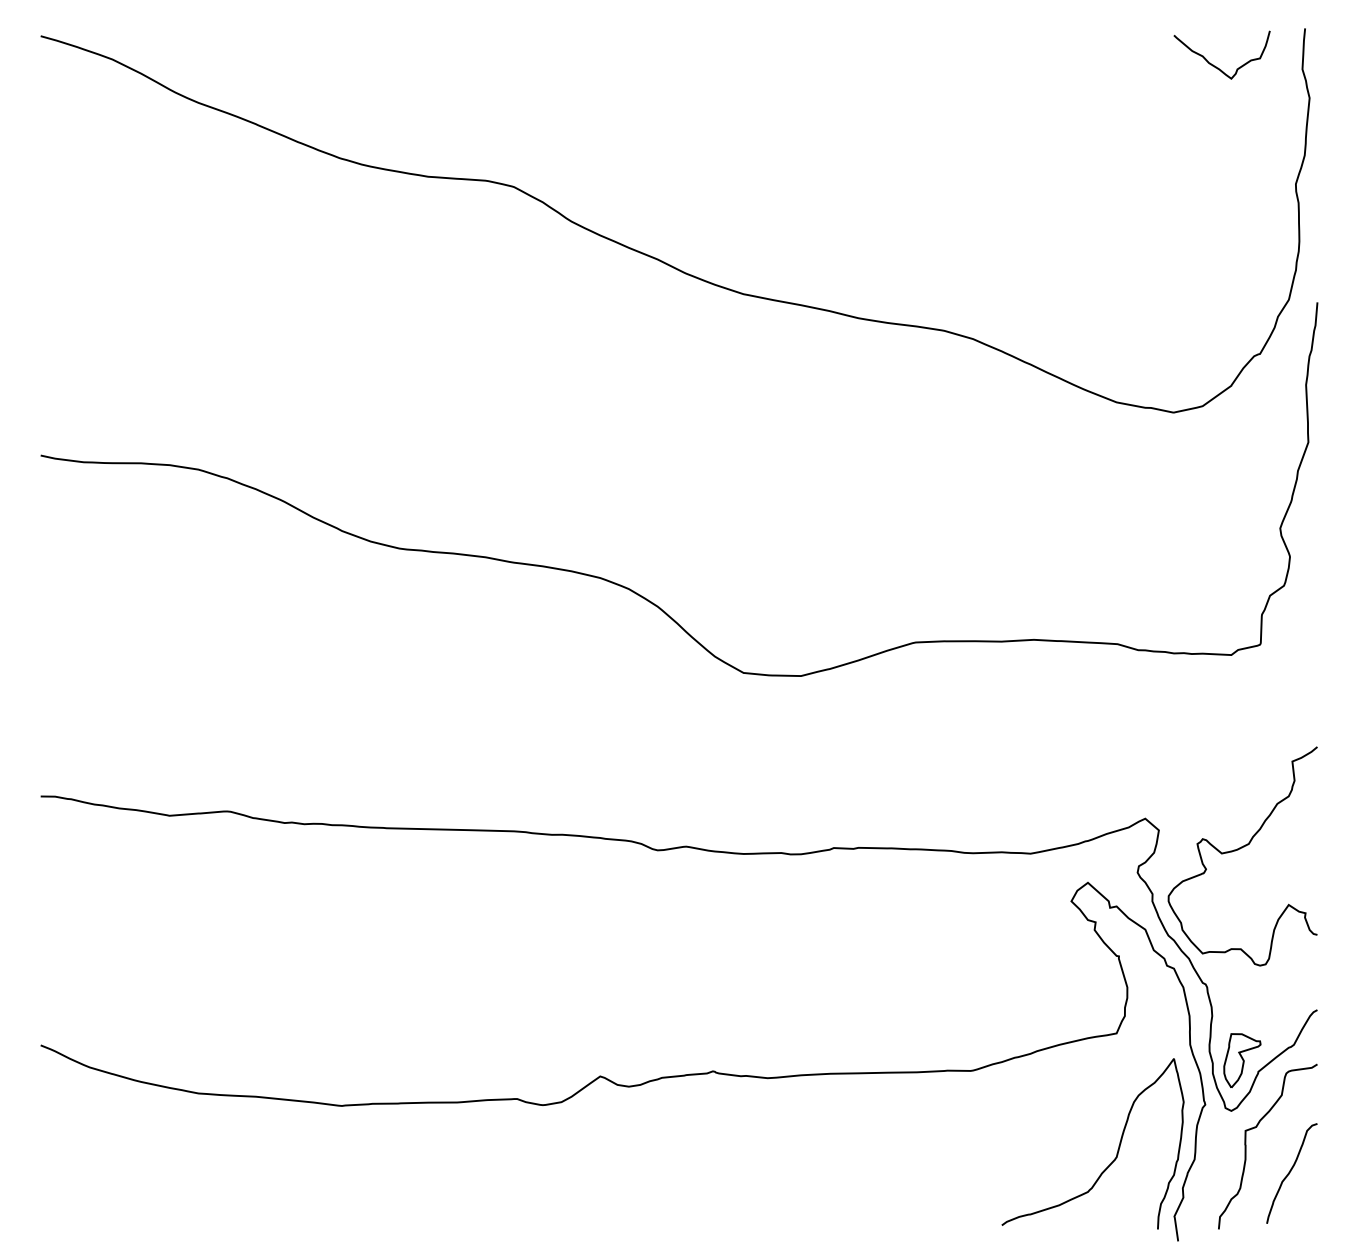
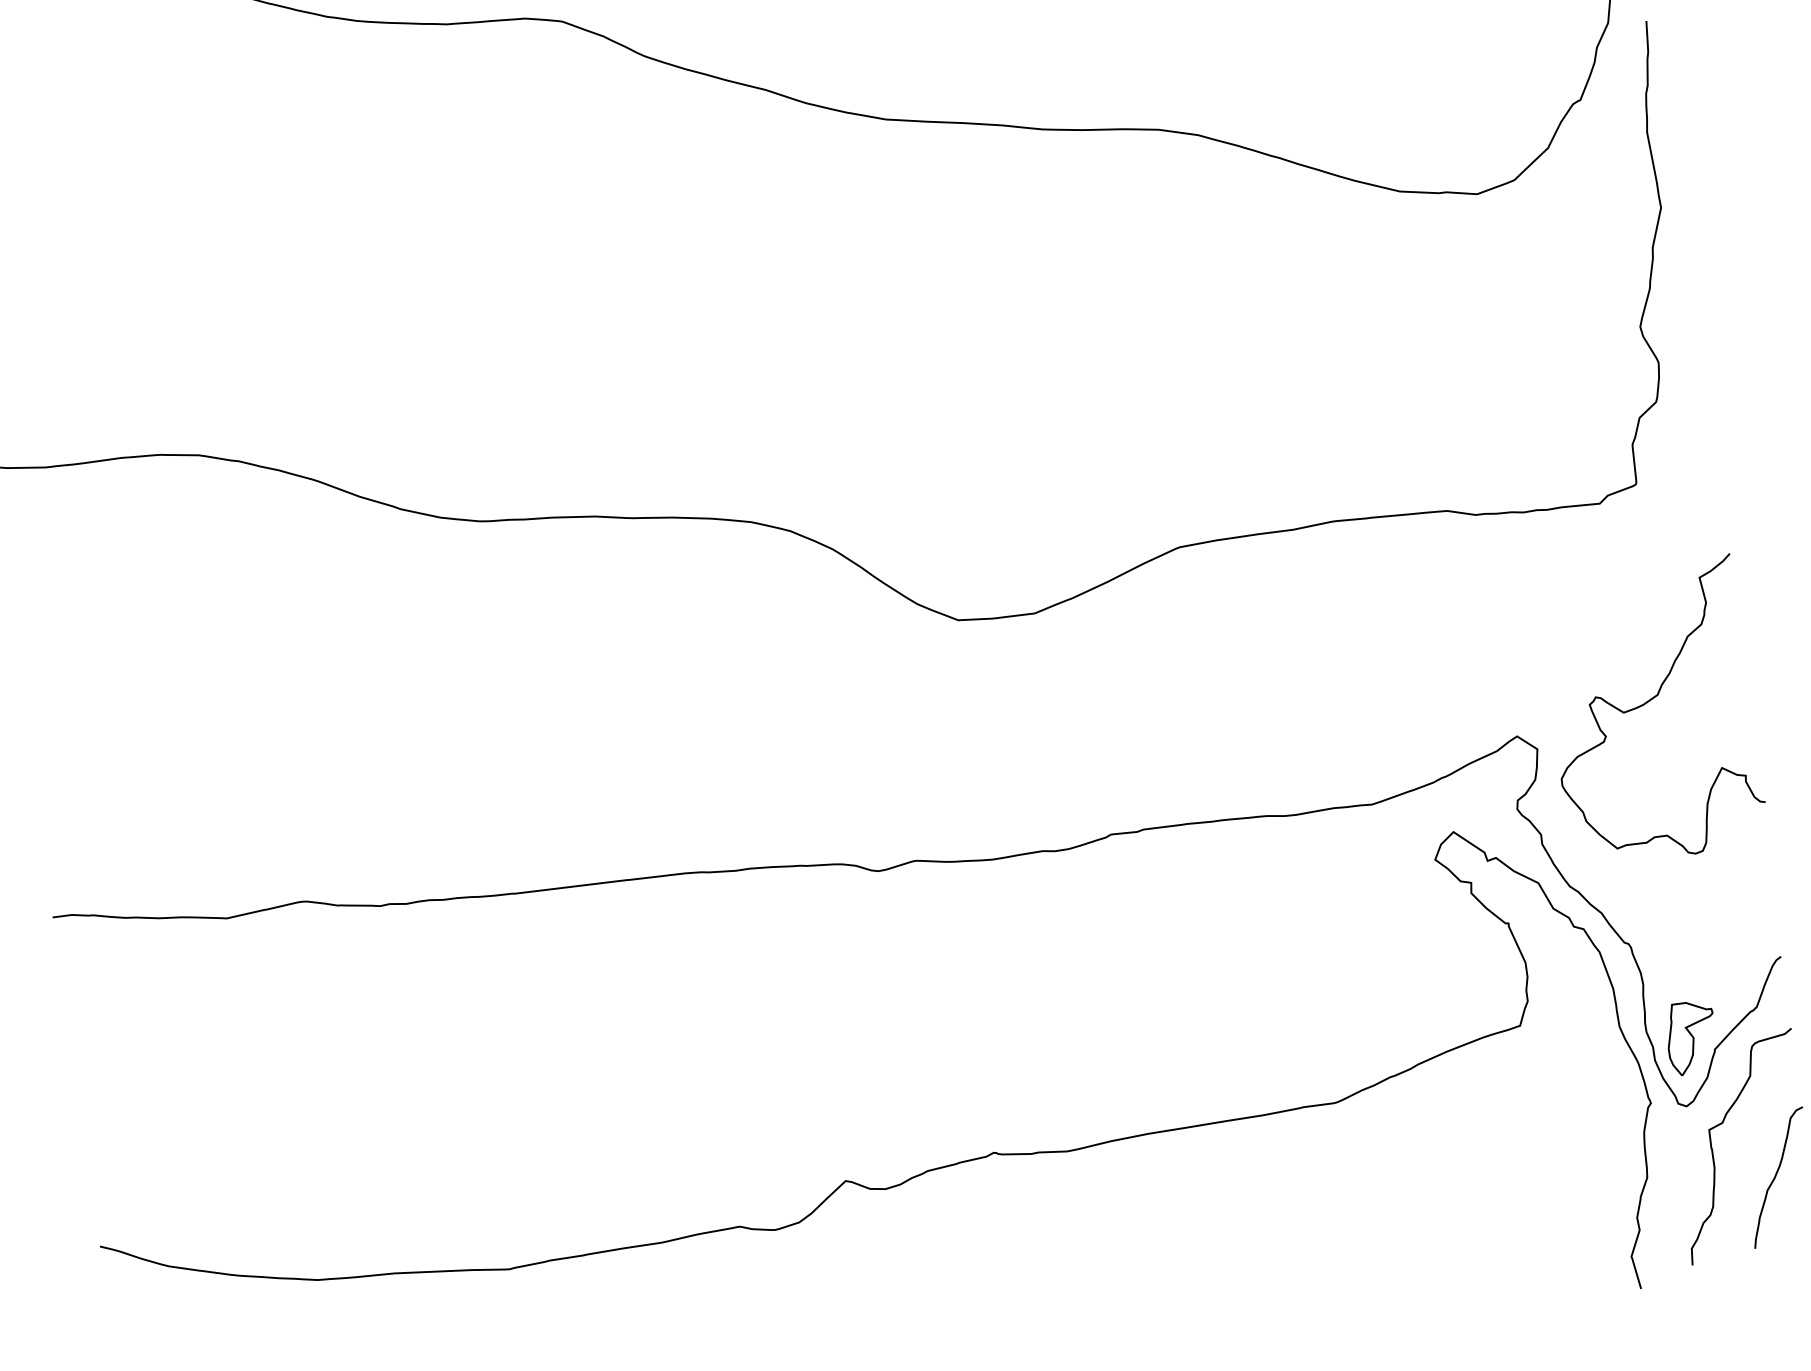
curve: (1238, 850) -> (1645, 705), moved
curve: (1117, 1149) -> (1543, 1179), removed

